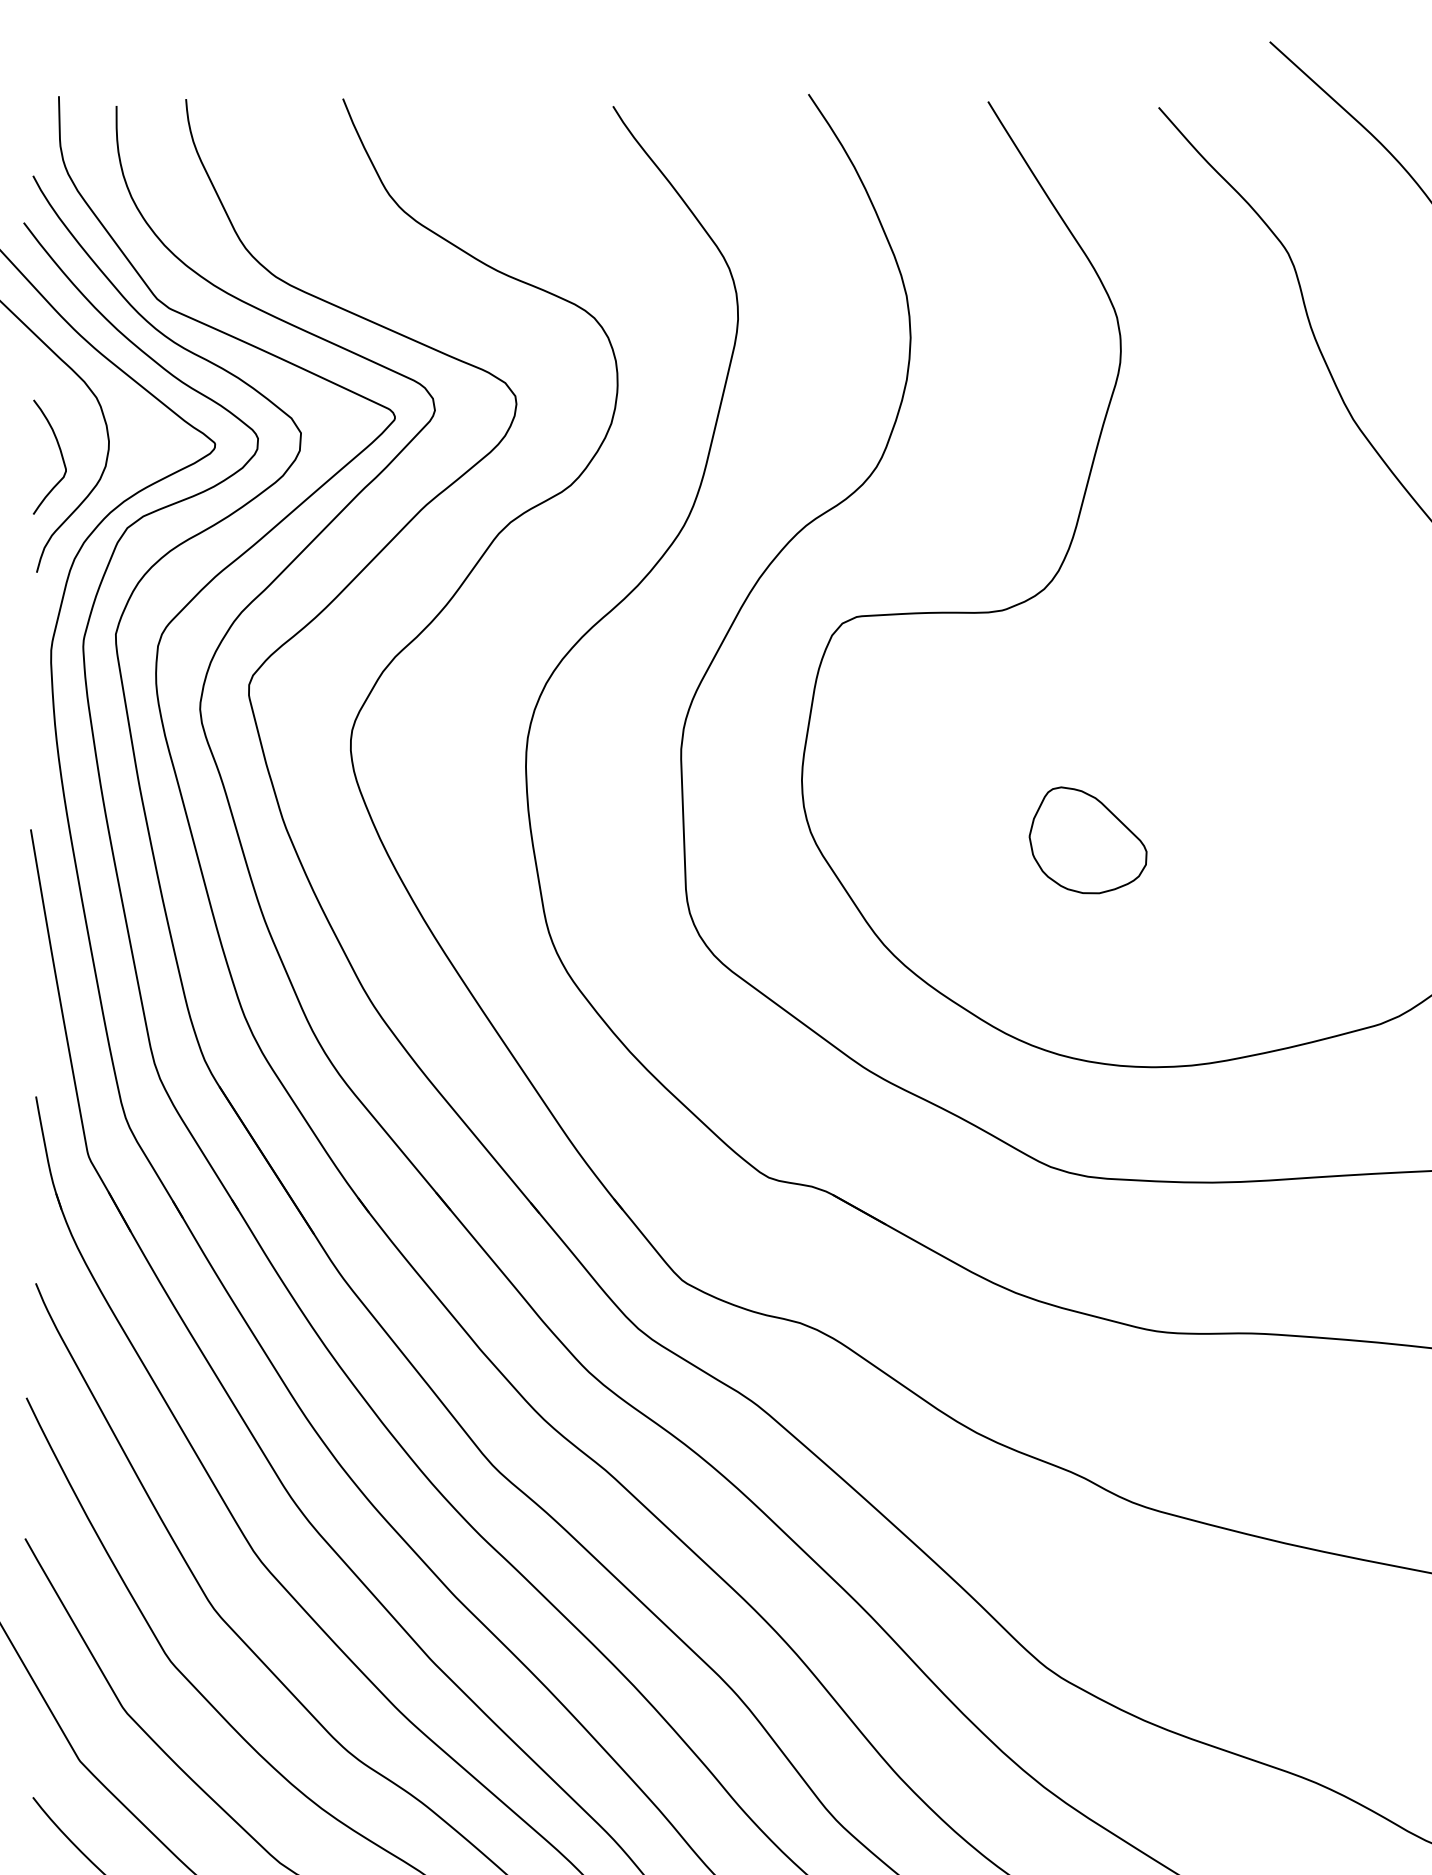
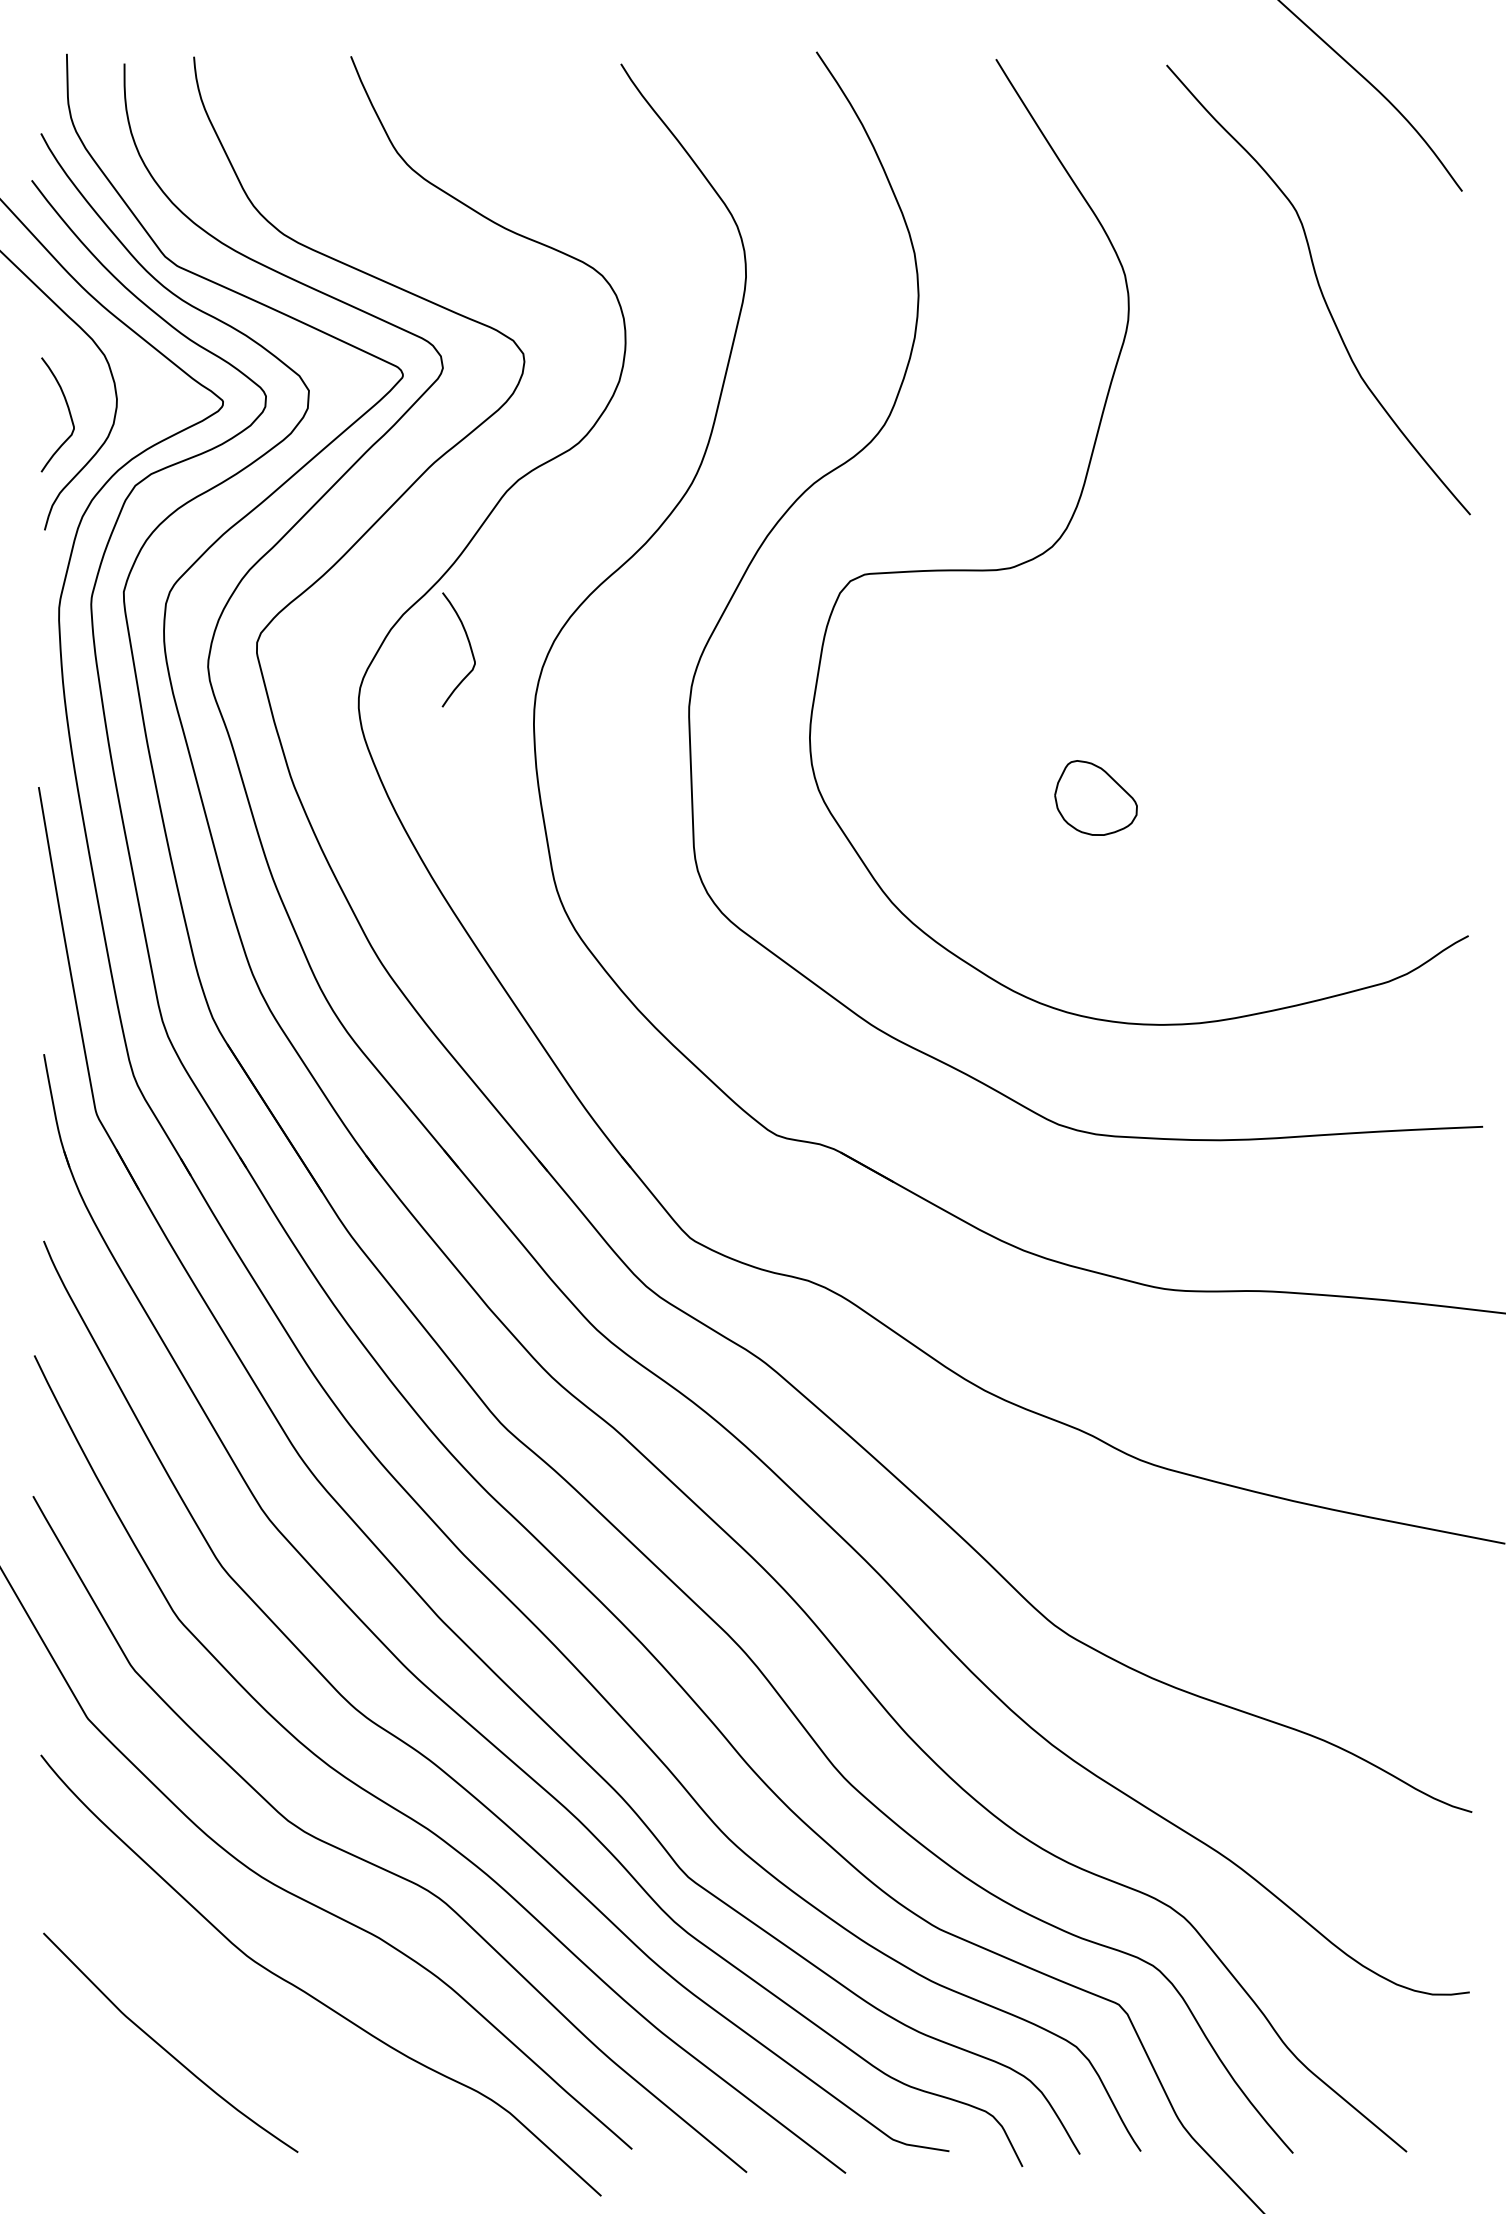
curve: (461, 689) -> (469, 647), added
part: (1087, 839) -> (1095, 797), size x0.7

